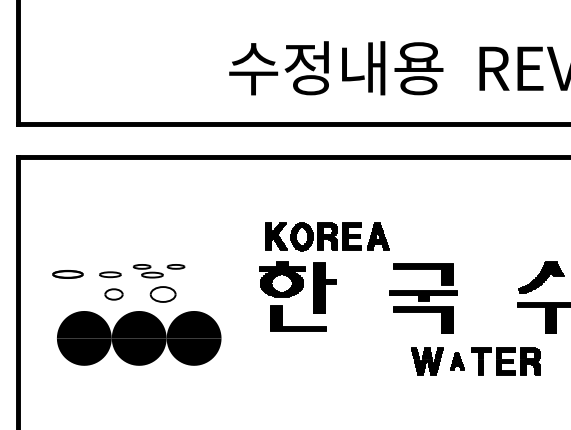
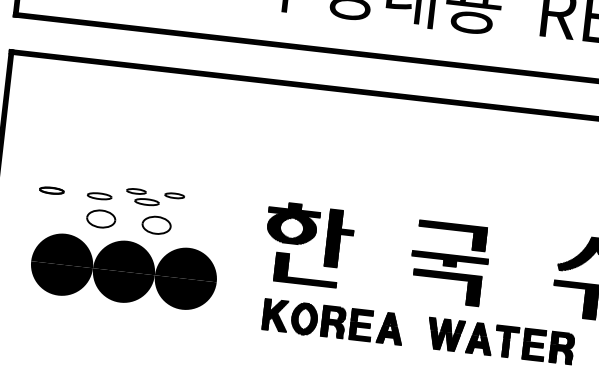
part: (327, 236) -> (333, 321), moved
part: (67, 274) -> (51, 190), size x0.71
part: (113, 294) -> (100, 218), size x1.43
part: (457, 361) -> (479, 338), size x1.67

